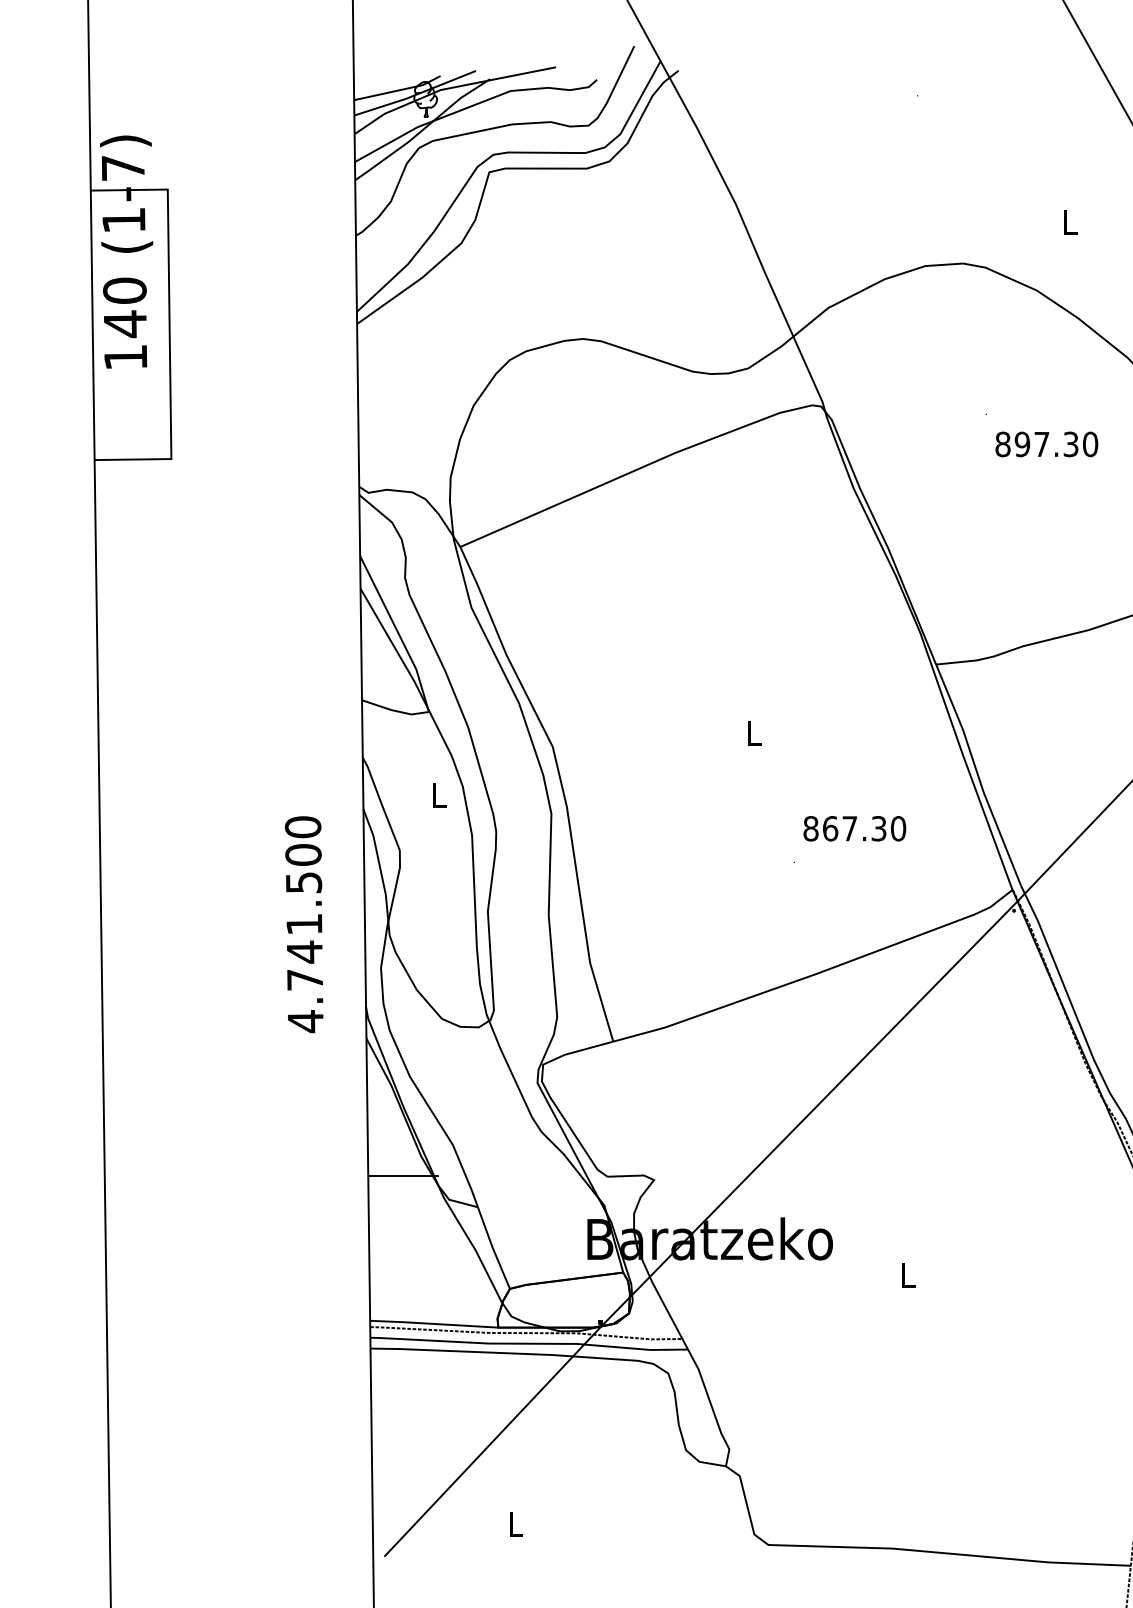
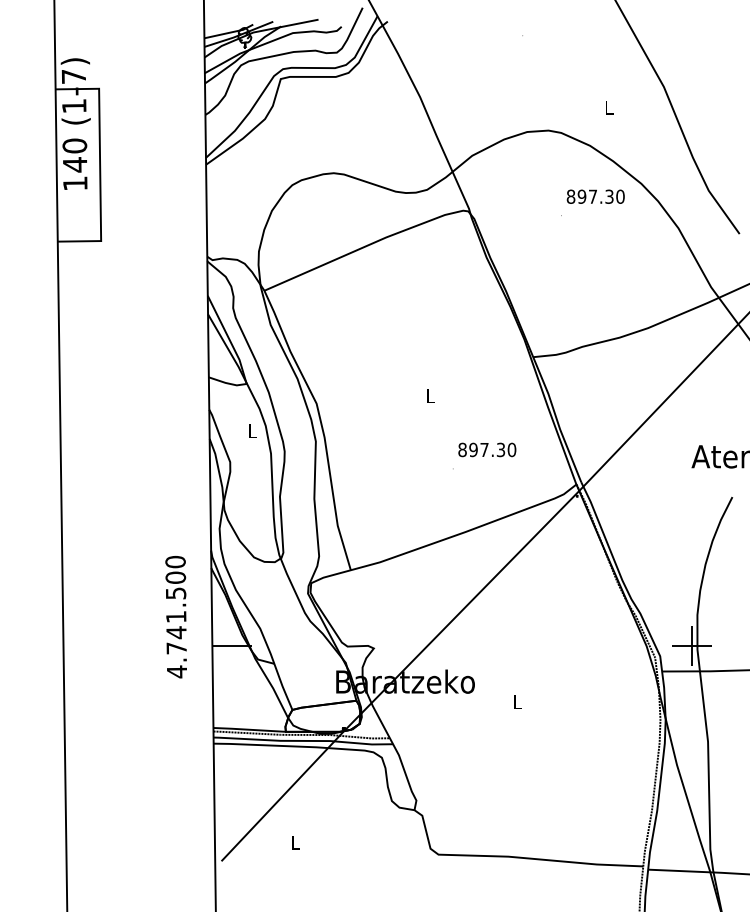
text: (1046, 443) -> (595, 196), moved
text: (830, 827) -> (473, 449), 867.30 -> 897.30
text: (302, 925) -> (175, 617), moved

